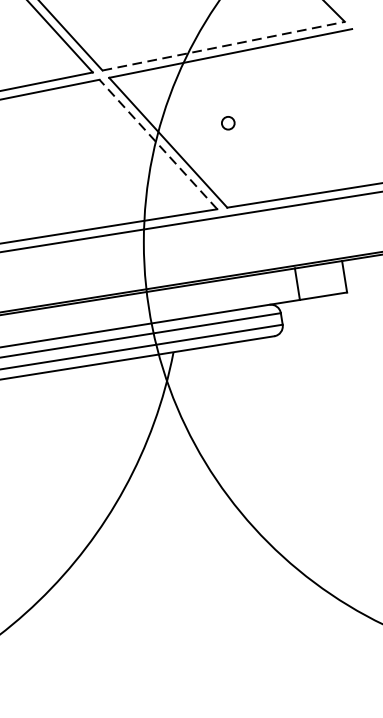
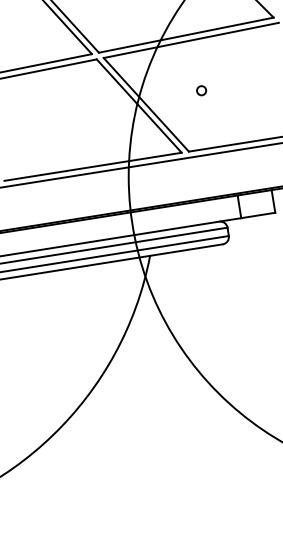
line: (223, 46) -> (186, 35), dashed -> solid
circle: (228, 122) -> (201, 90), moved
line: (157, 143) -> (138, 105), dashed -> solid

